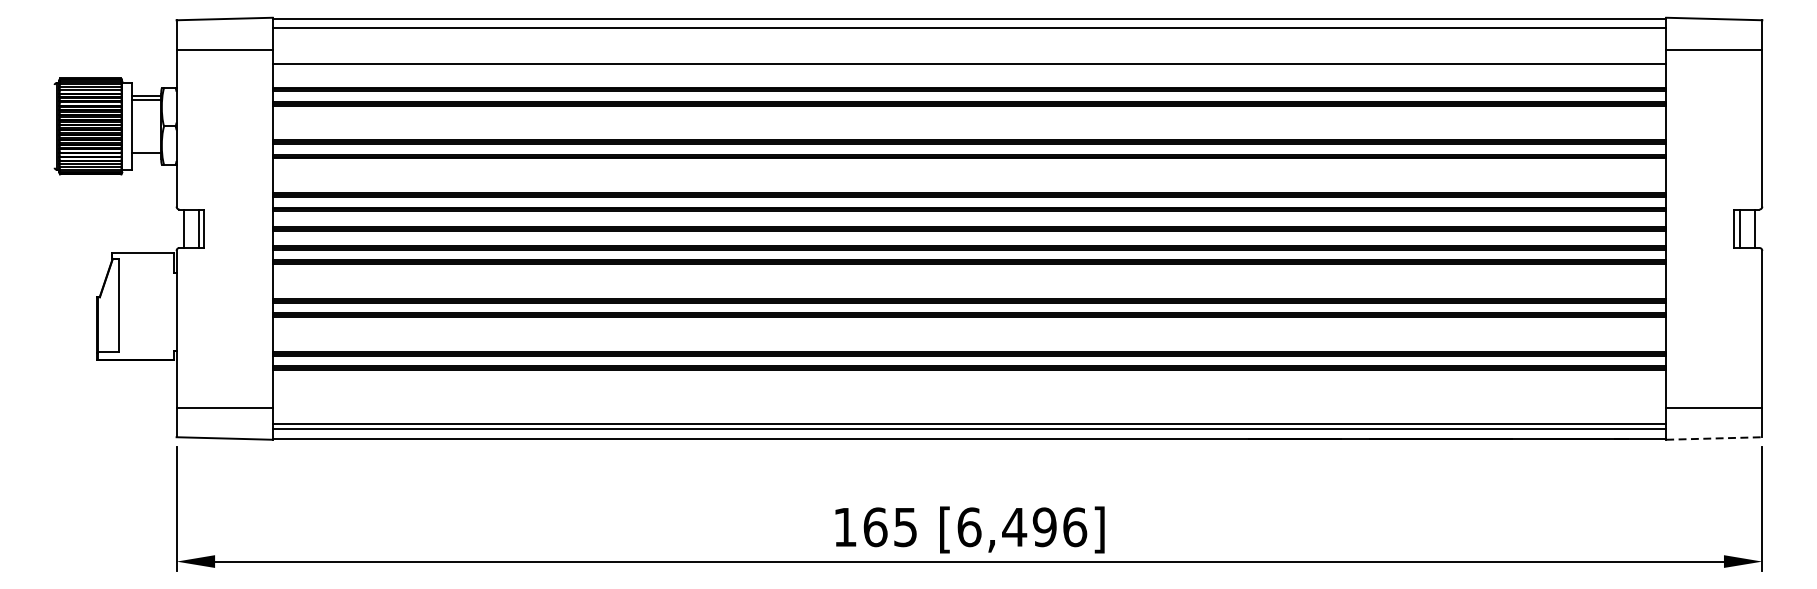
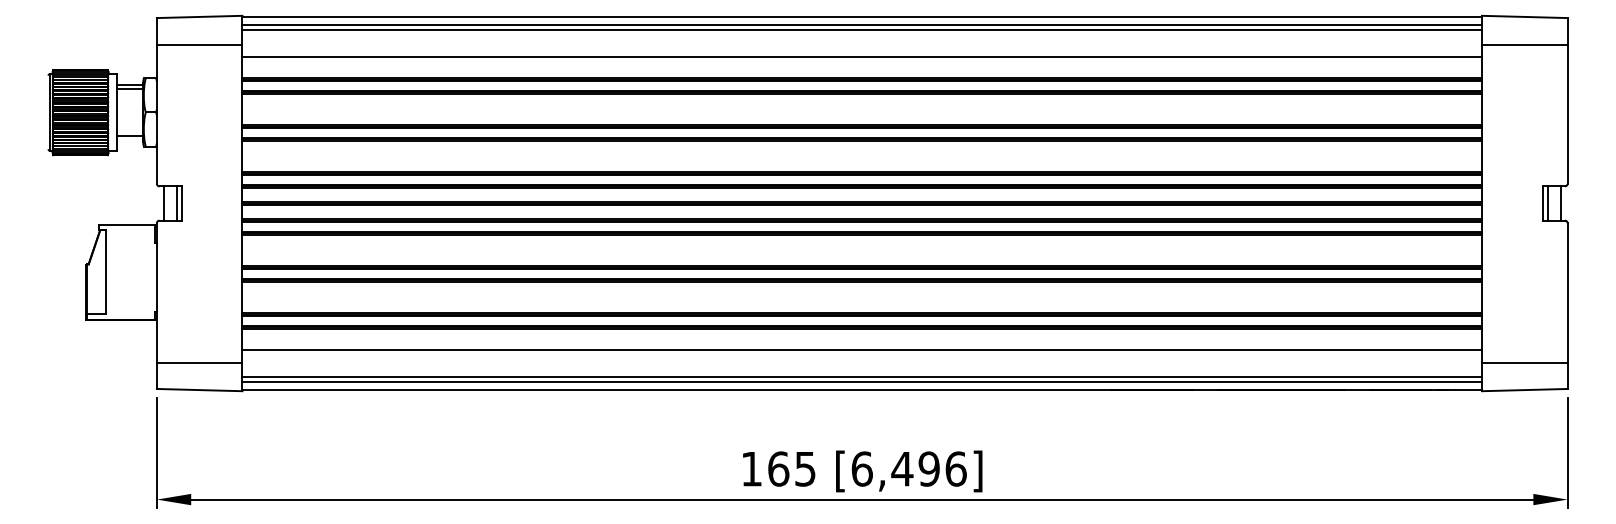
line: (969, 33) -> (862, 29), added
line: (969, 392) -> (862, 349), added
line: (1713, 438) -> (1524, 390), dashed -> solid

